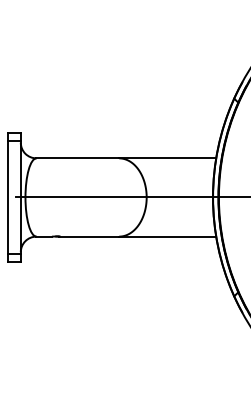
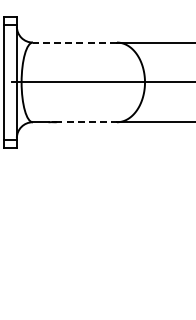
line: (77, 158) -> (74, 42), solid -> dashed
line: (89, 236) -> (86, 122), solid -> dashed

